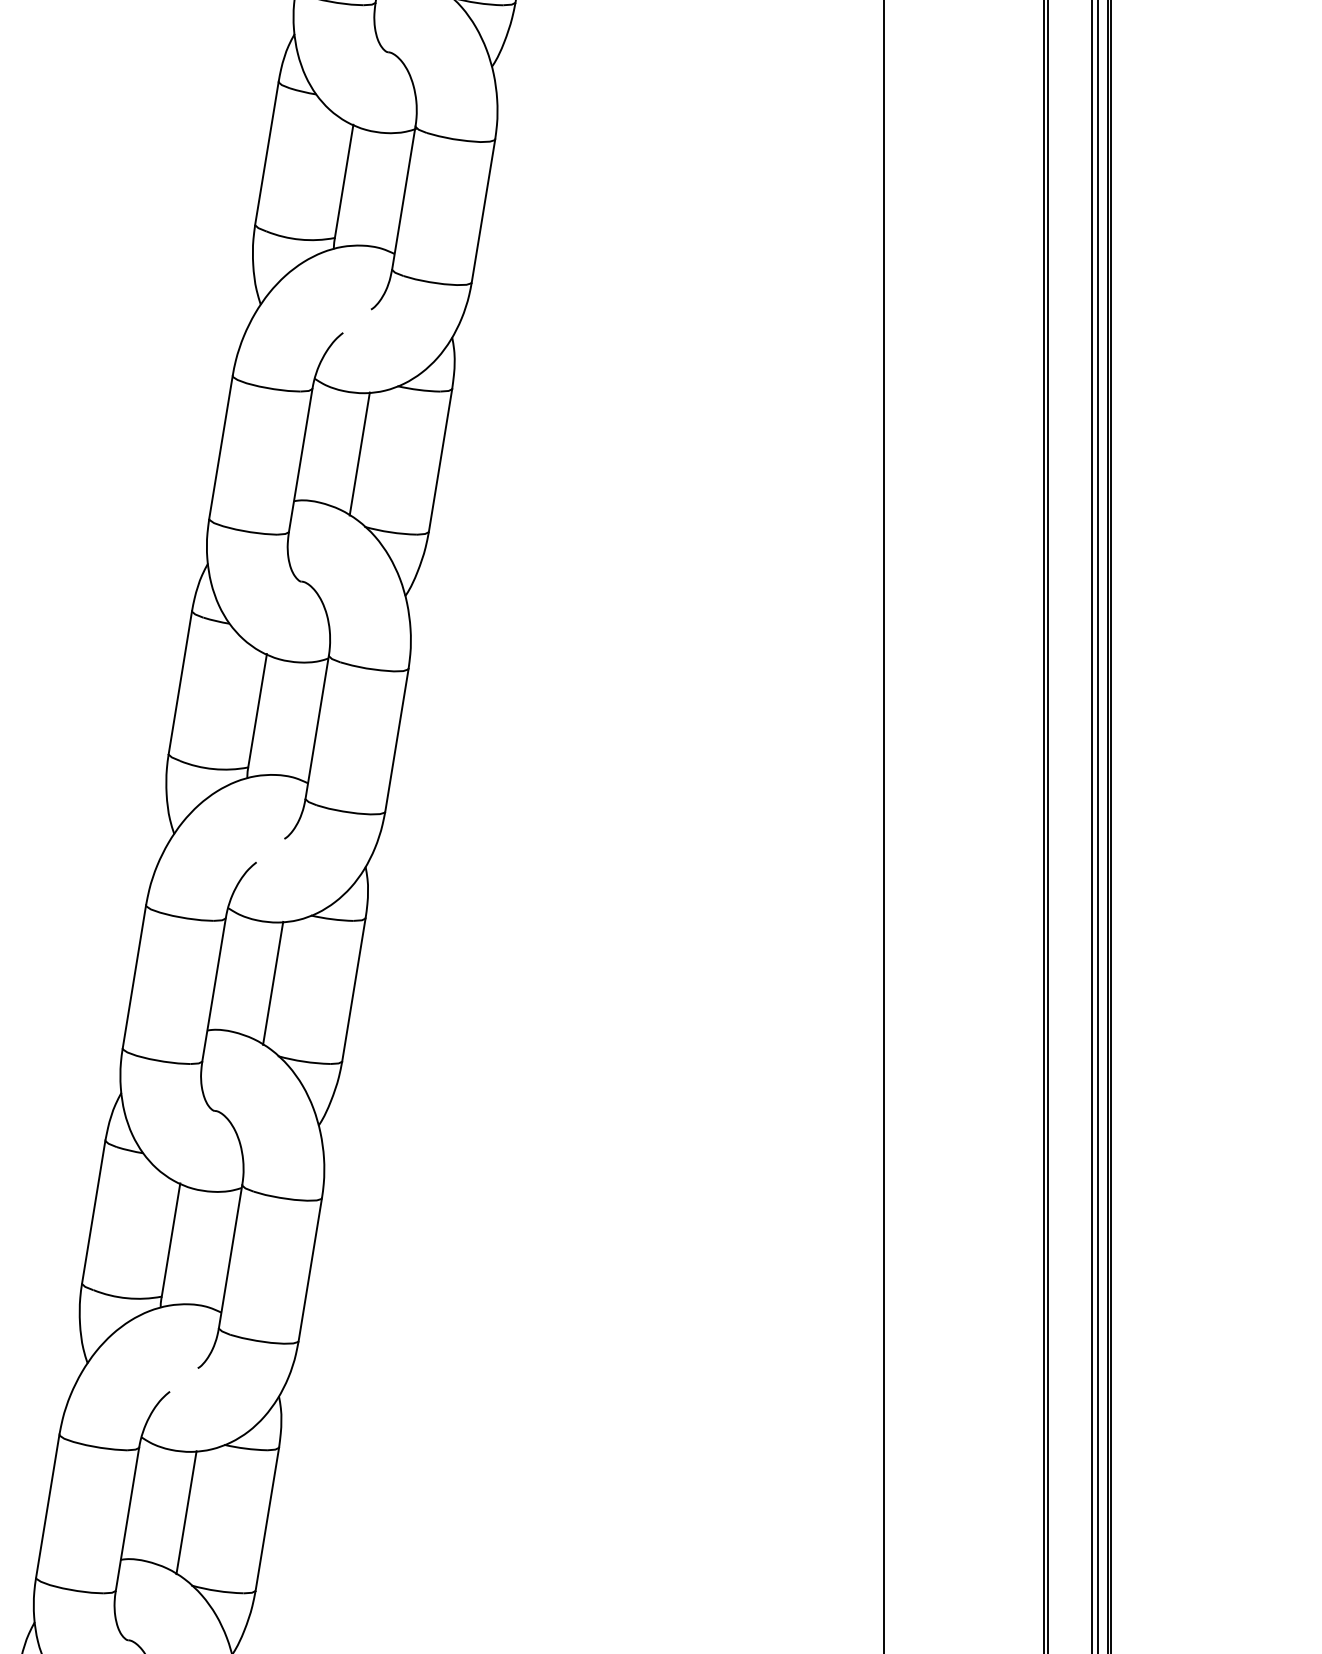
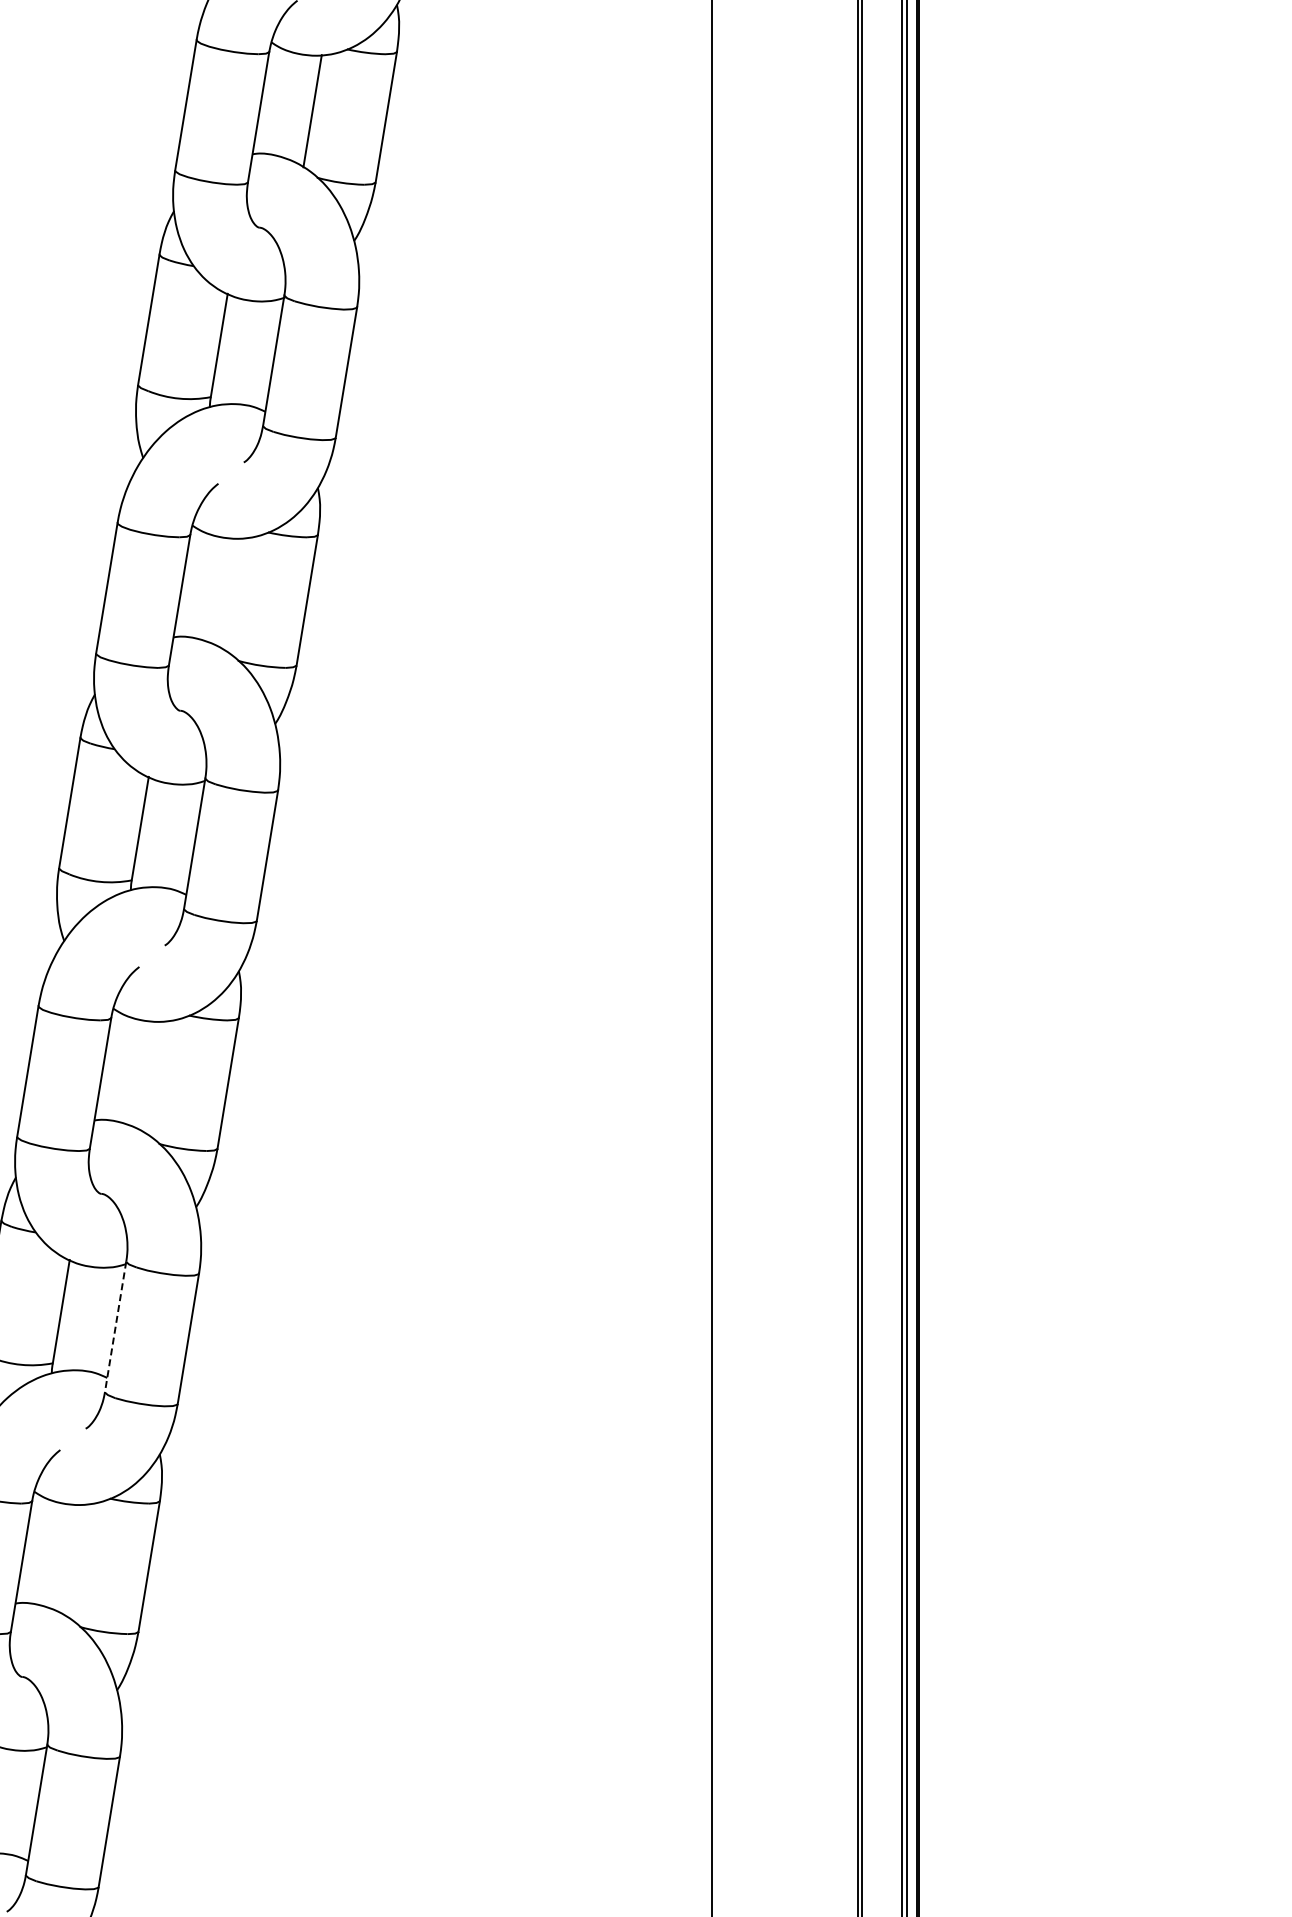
line: (359, 454) -> (233, 594), removed
line: (273, 983) -> (154, 1077), removed
line: (230, 1257) -> (115, 1327), solid -> dashed
line: (186, 1512) -> (75, 1560), removed

